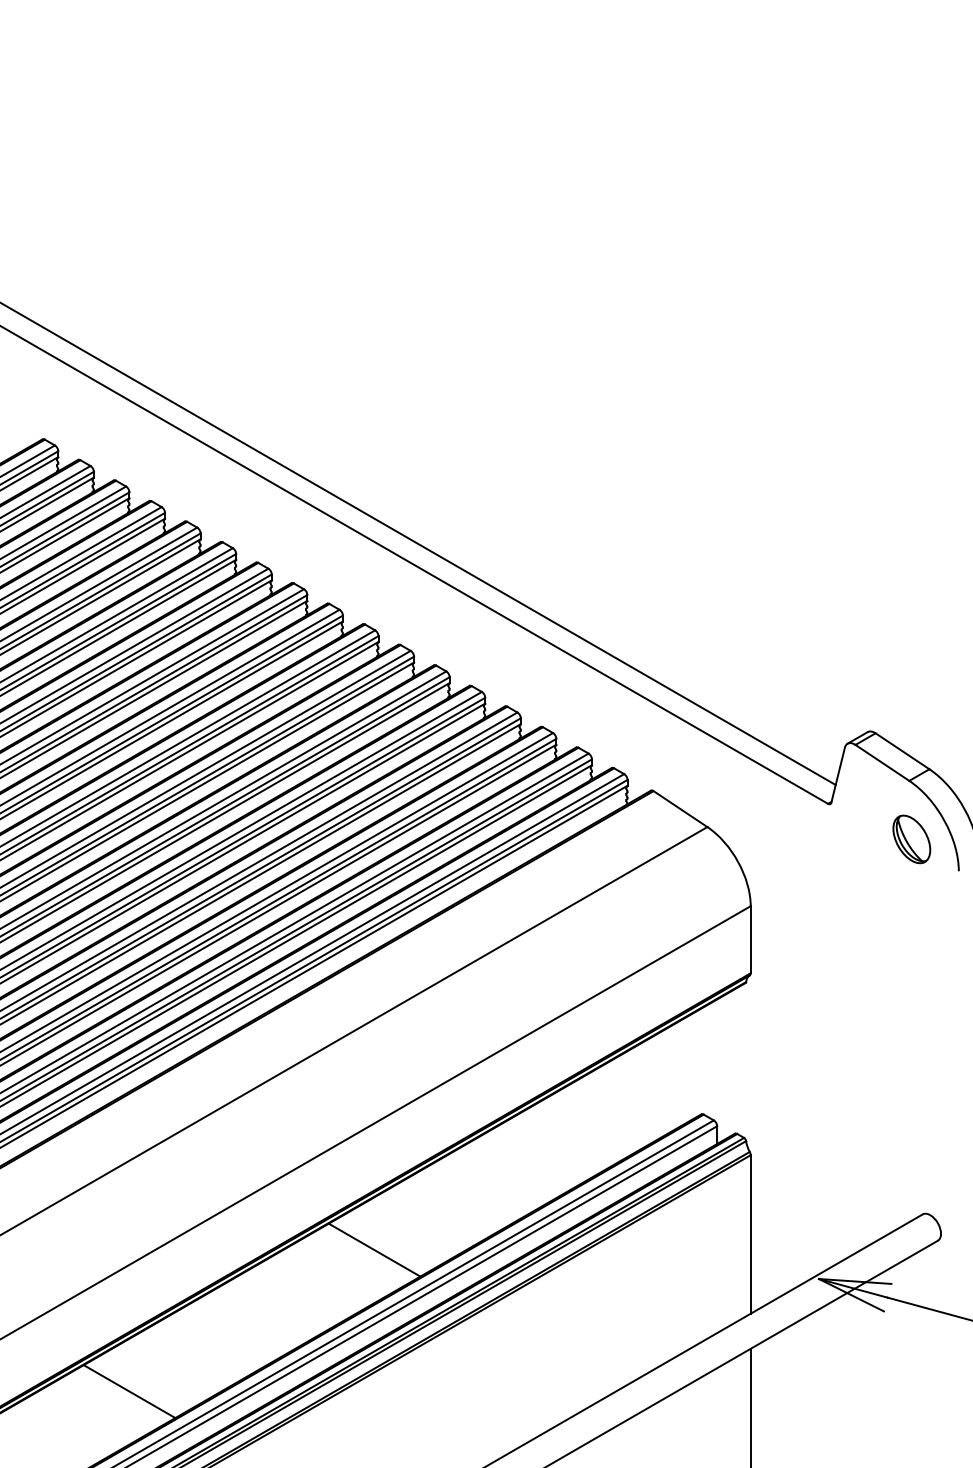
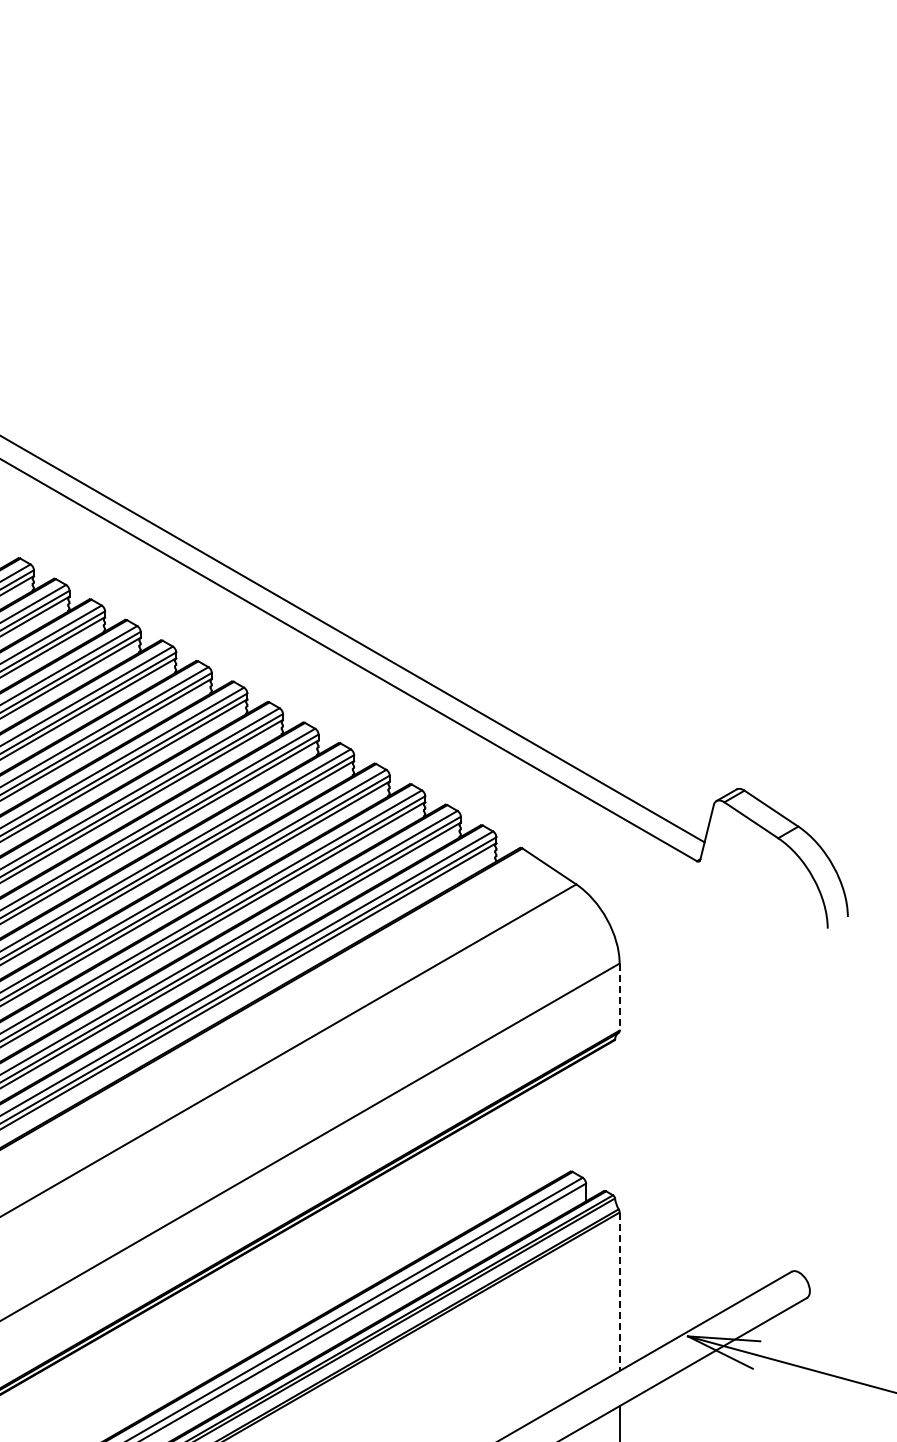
part: (911, 839) -> (780, 896), removed
line: (750, 939) -> (619, 996), solid -> dashed
line: (750, 1234) -> (619, 1291), solid -> dashed
line: (374, 1249) -> (243, 1306), removed

